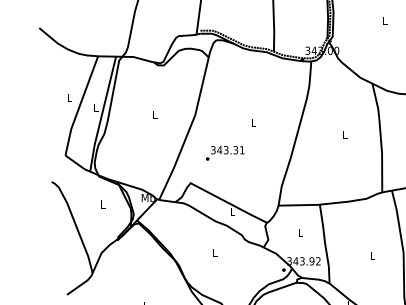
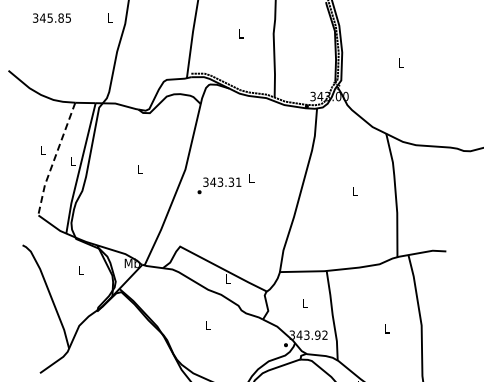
line: (79, 105) -> (54, 158), solid -> dashed
text: (225, 153) -> (219, 185), moved

